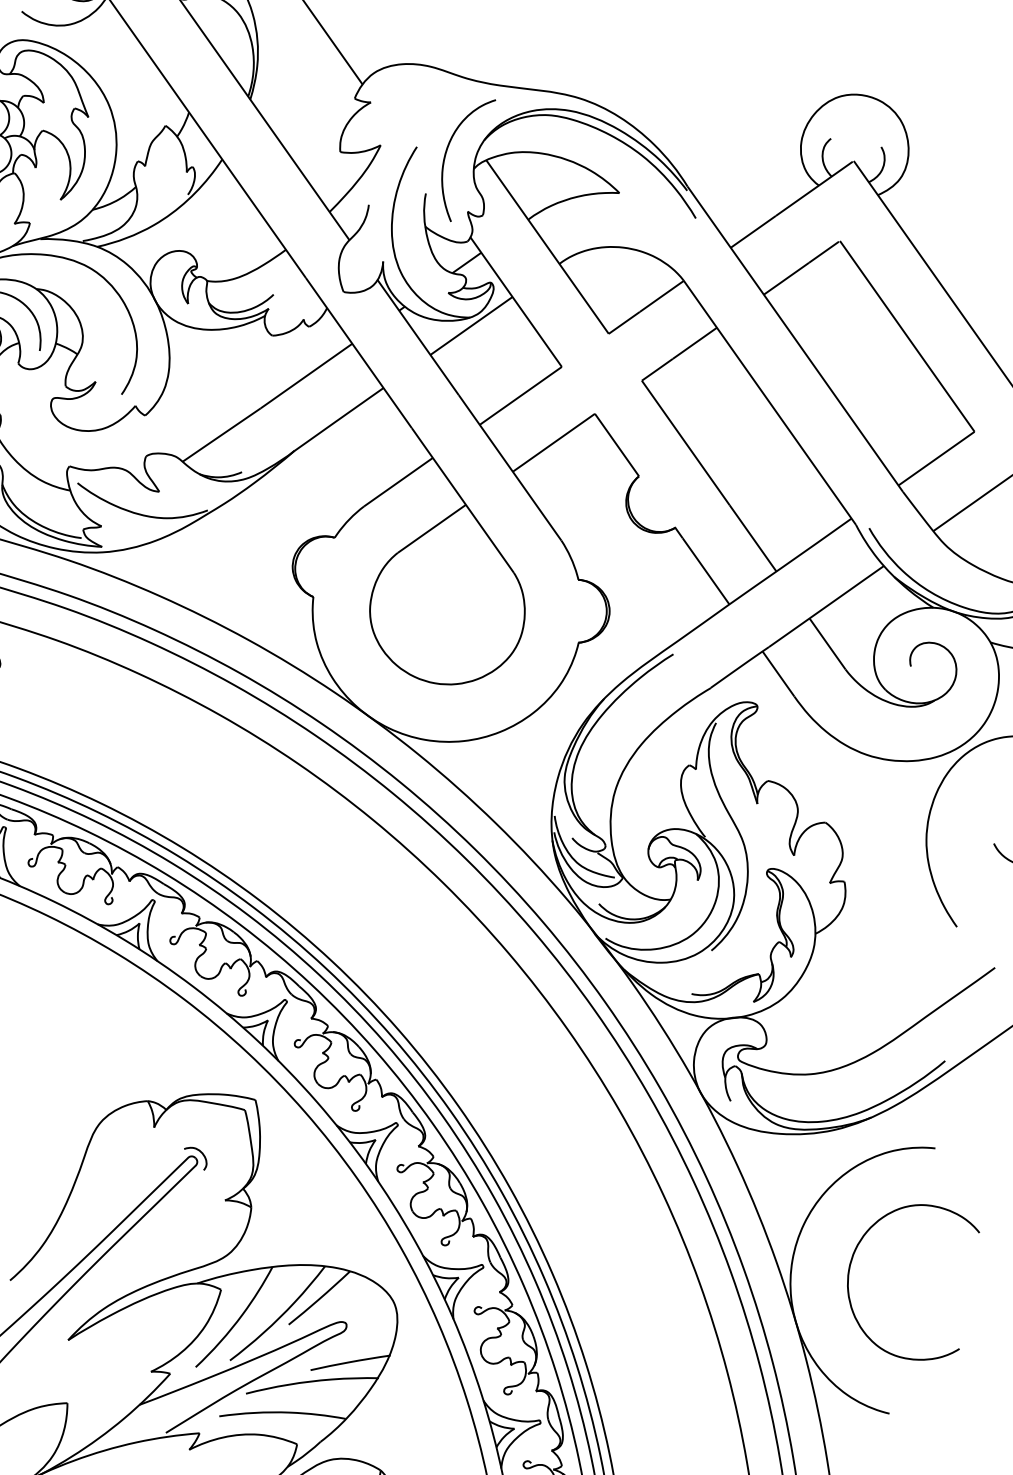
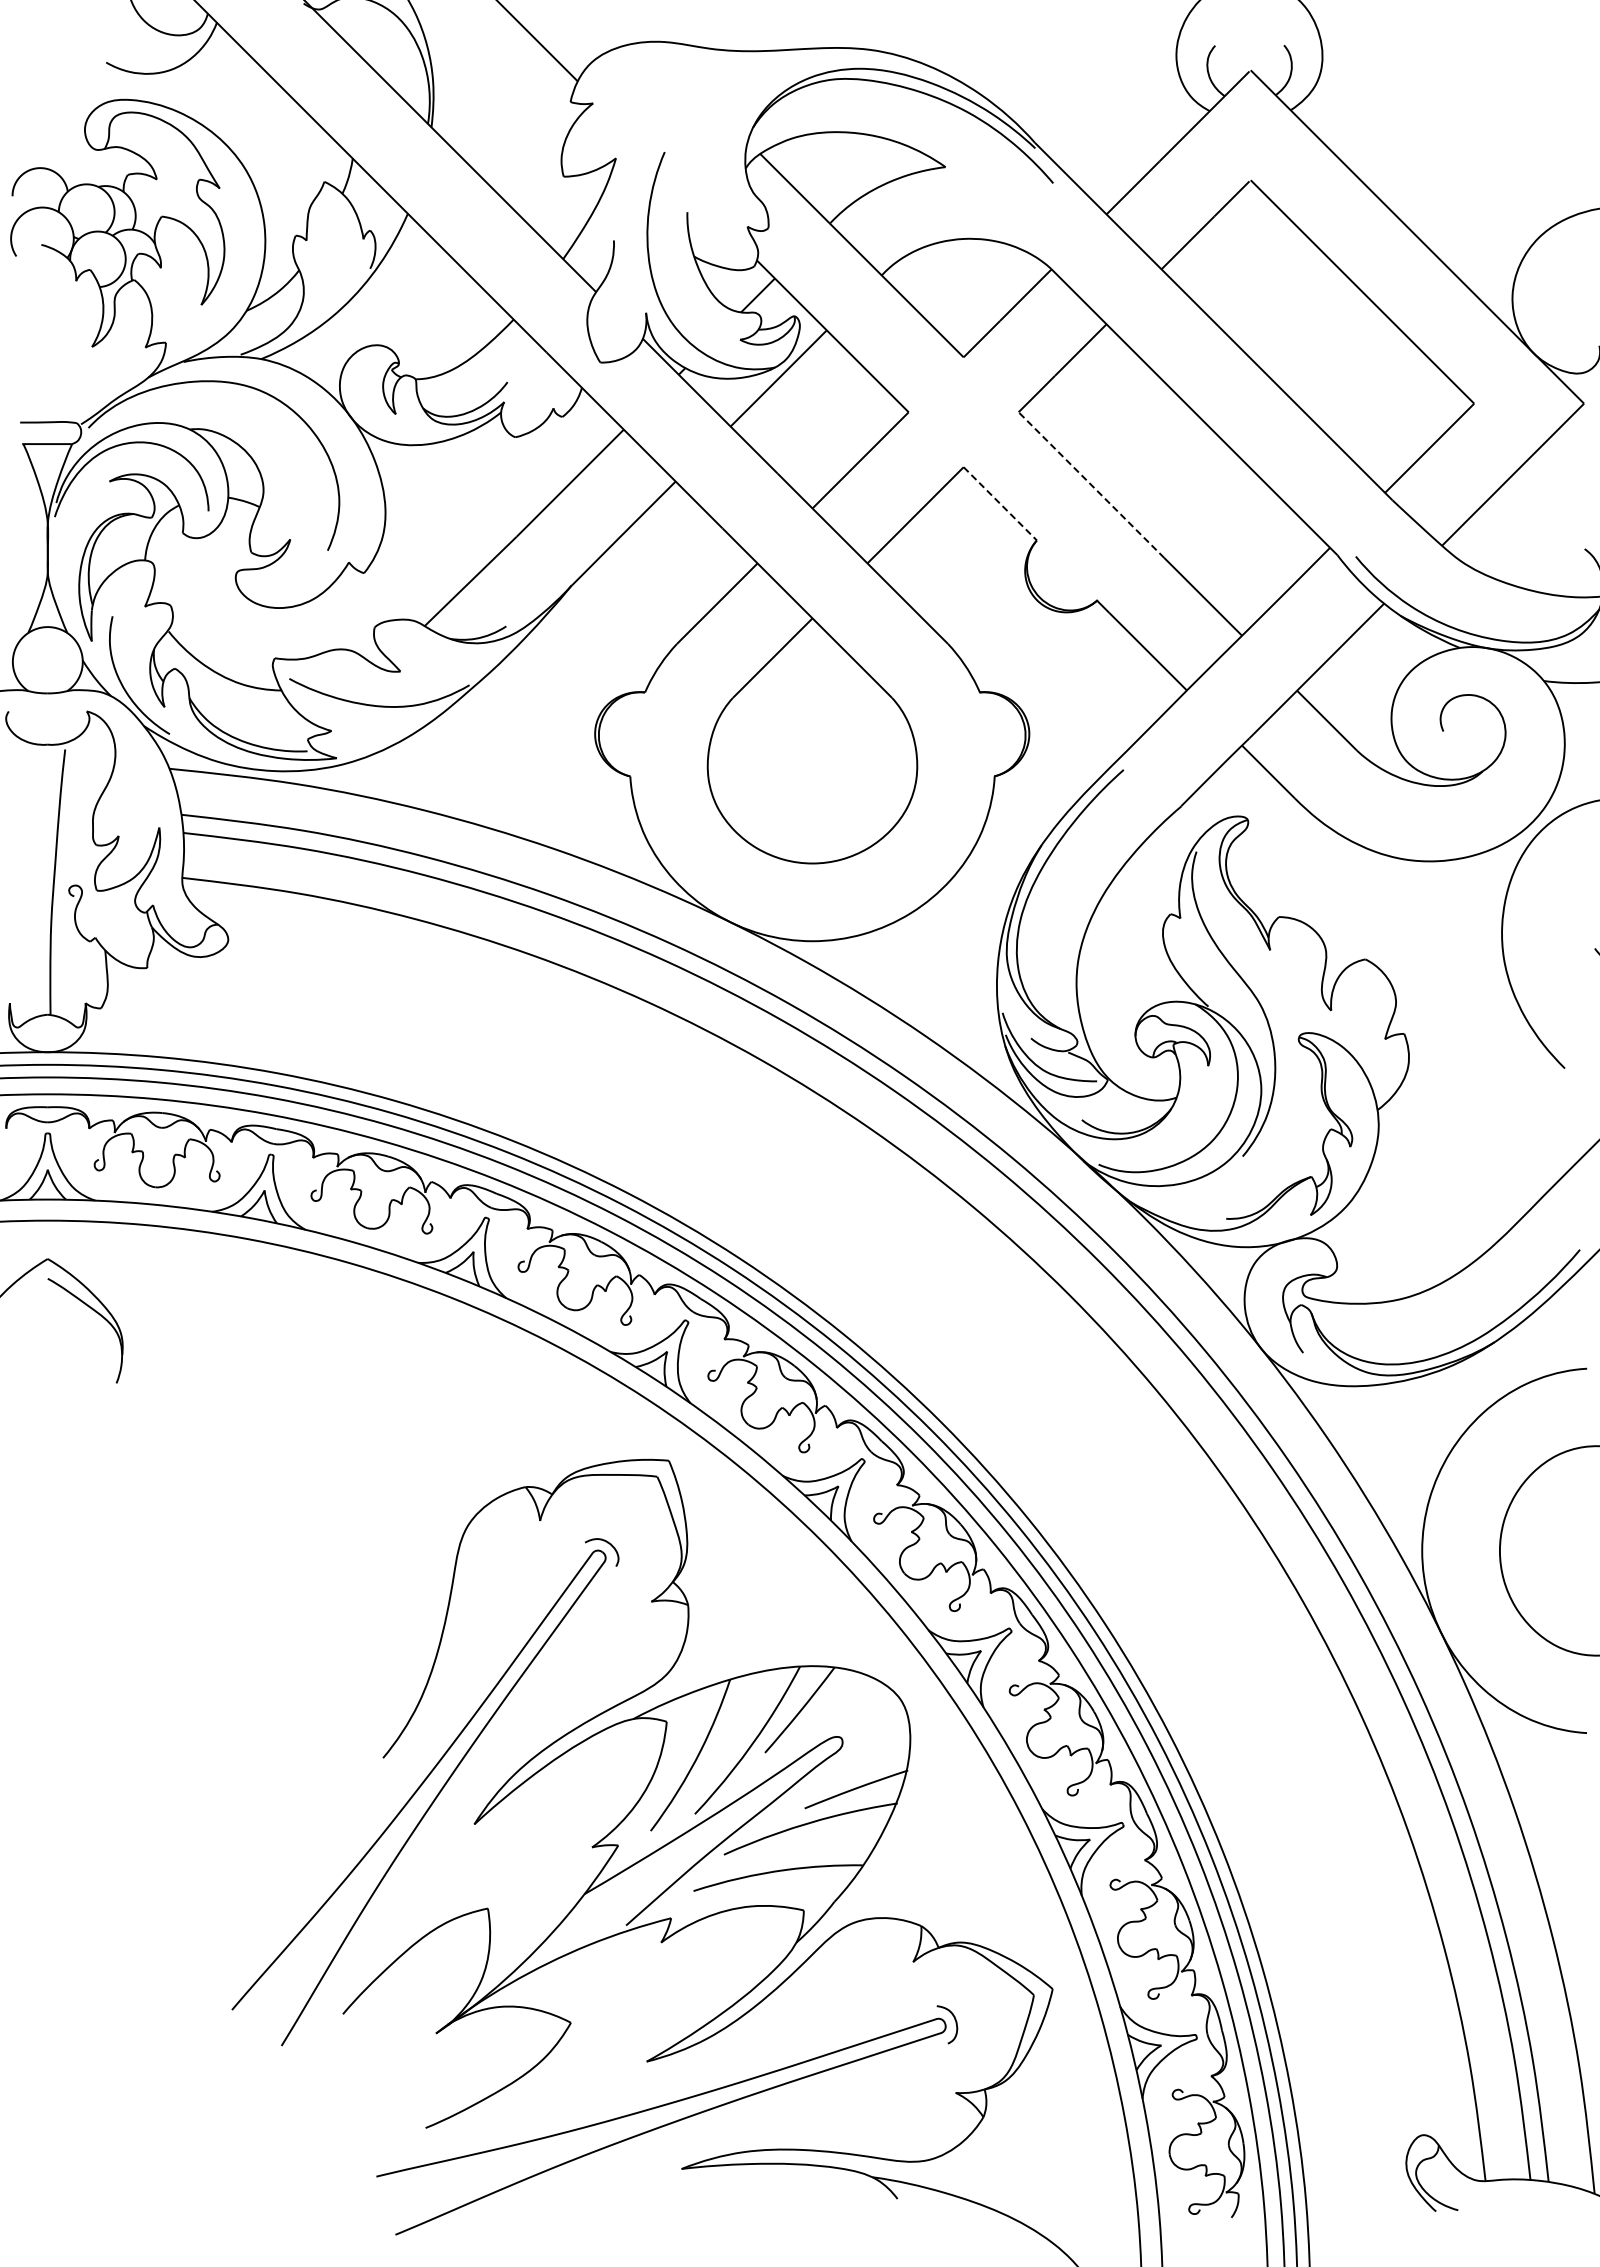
curve: (445, 155) -> (705, 157), removed
line: (685, 442) -> (1091, 484), solid -> dashed
line: (617, 444) -> (1000, 503), solid -> dashed

